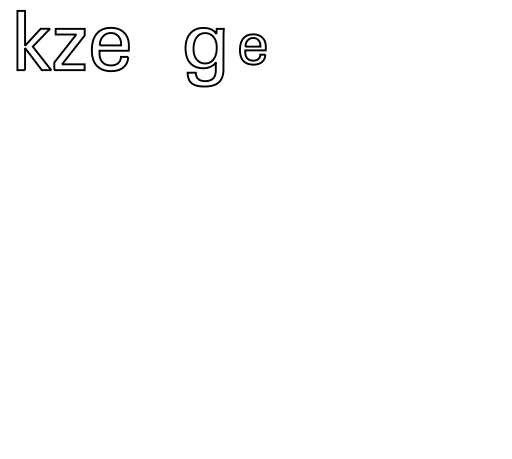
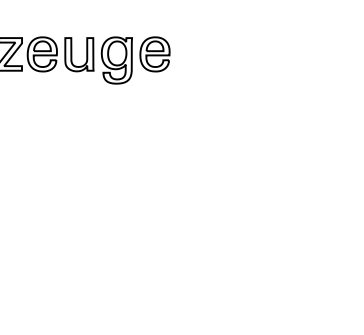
part: (166, 49) -> (86, 54), added
part: (252, 49) -> (154, 54), size x1.43

